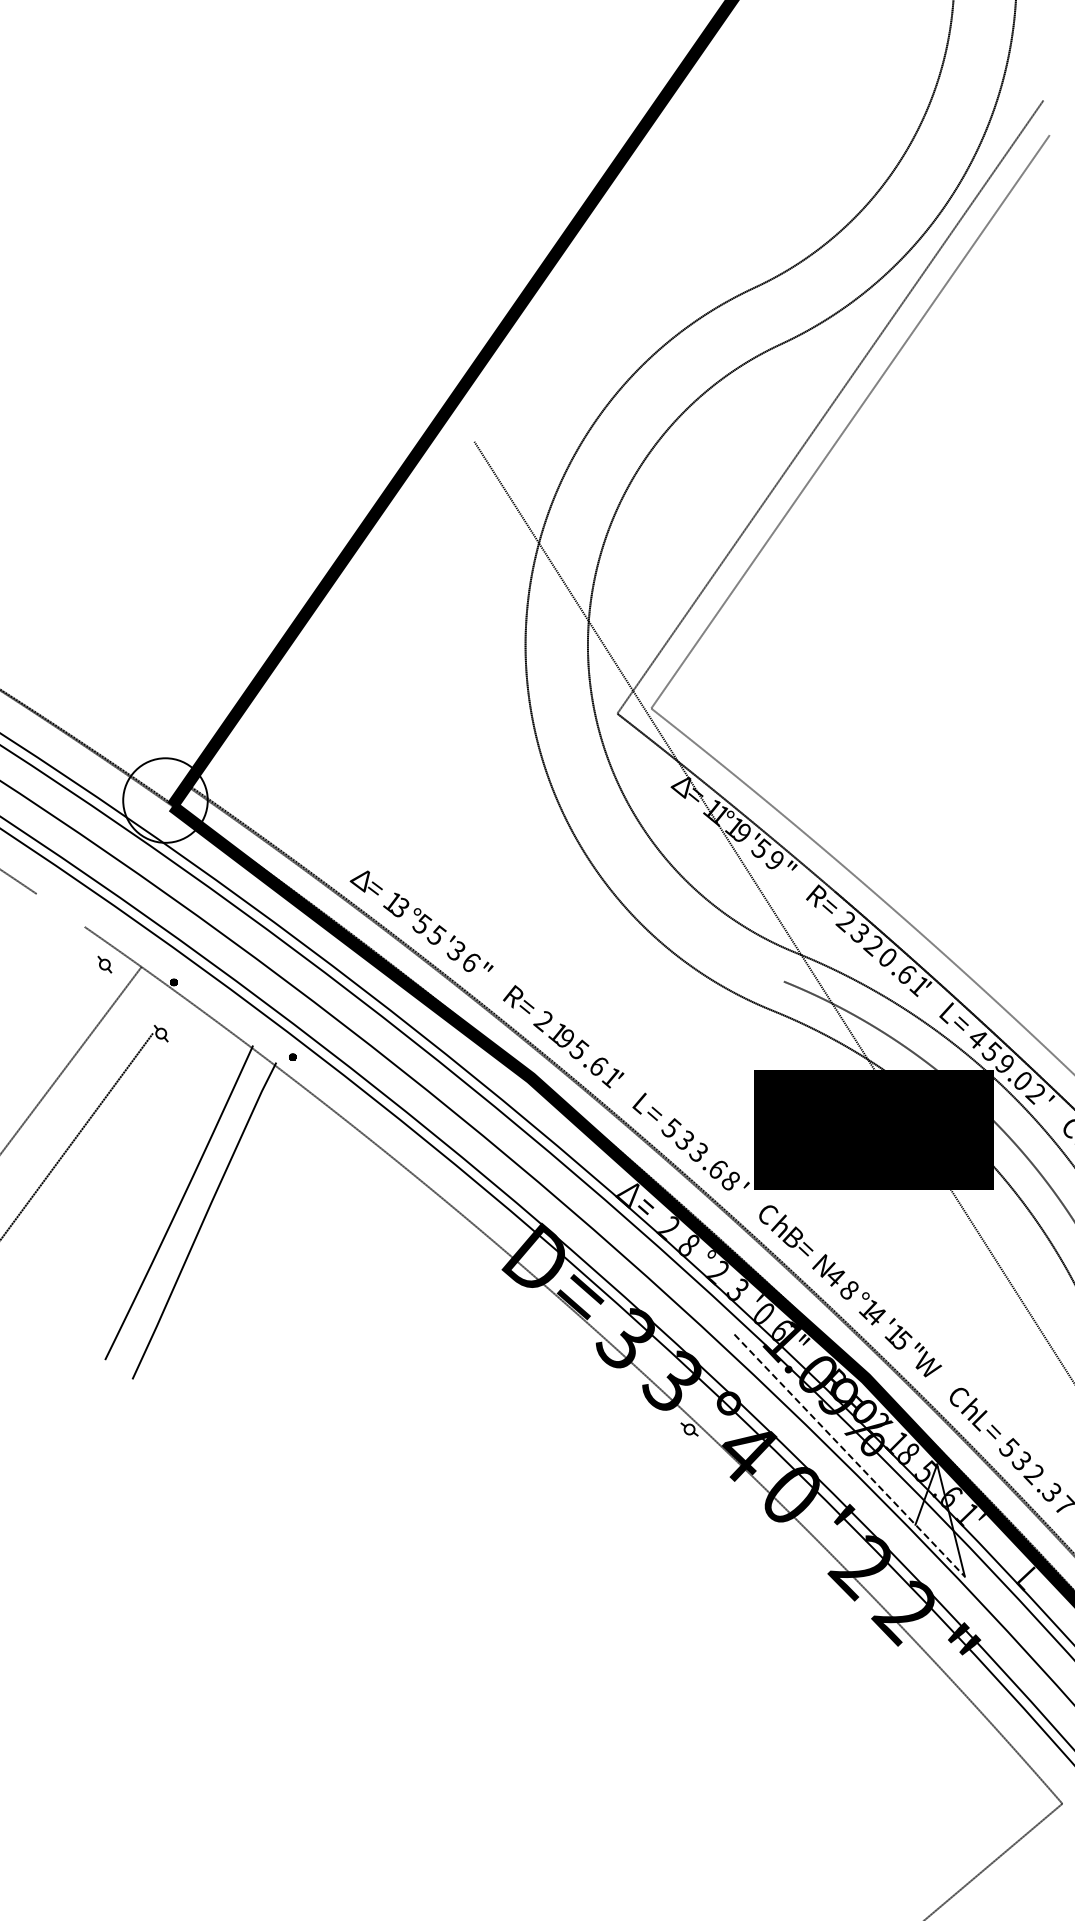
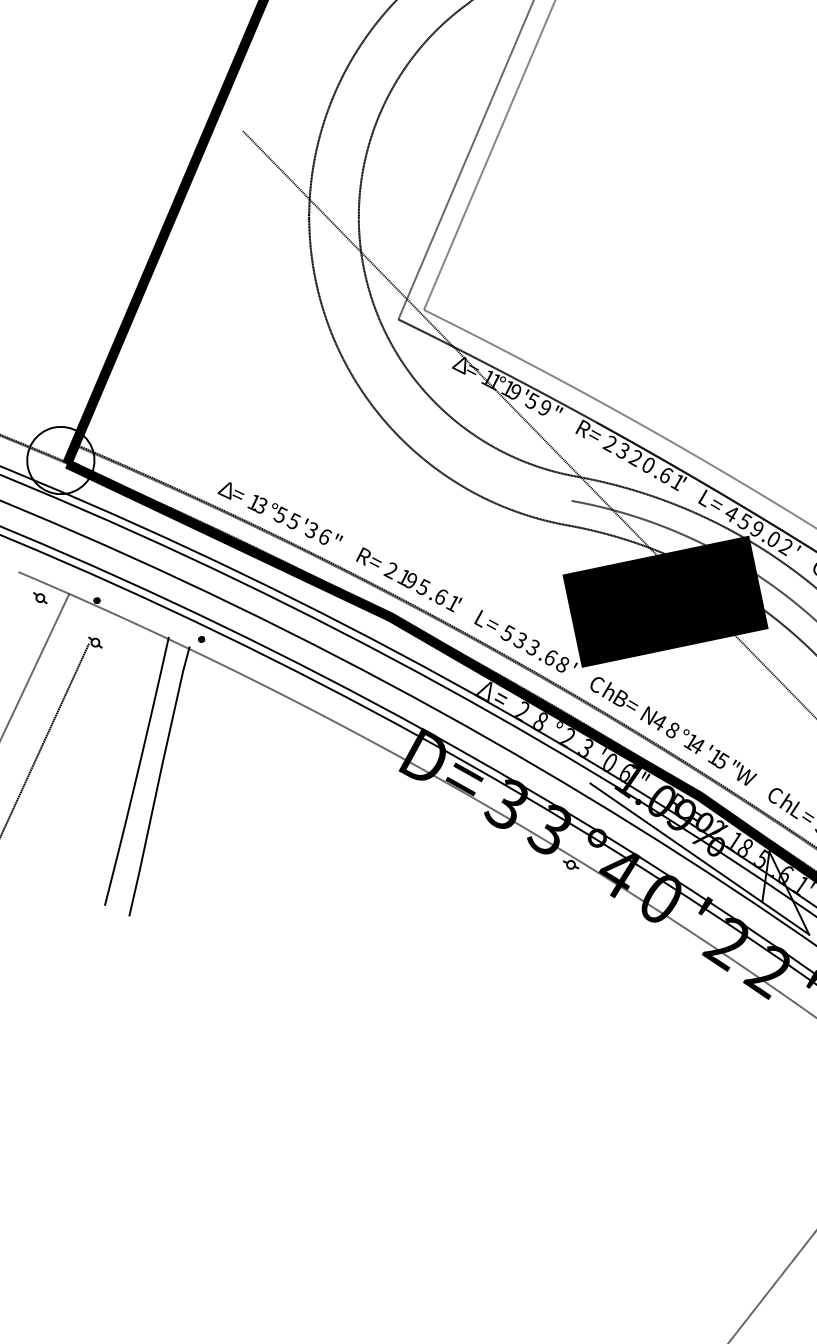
line: (850, 1455) -> (700, 858), dashed -> solid

